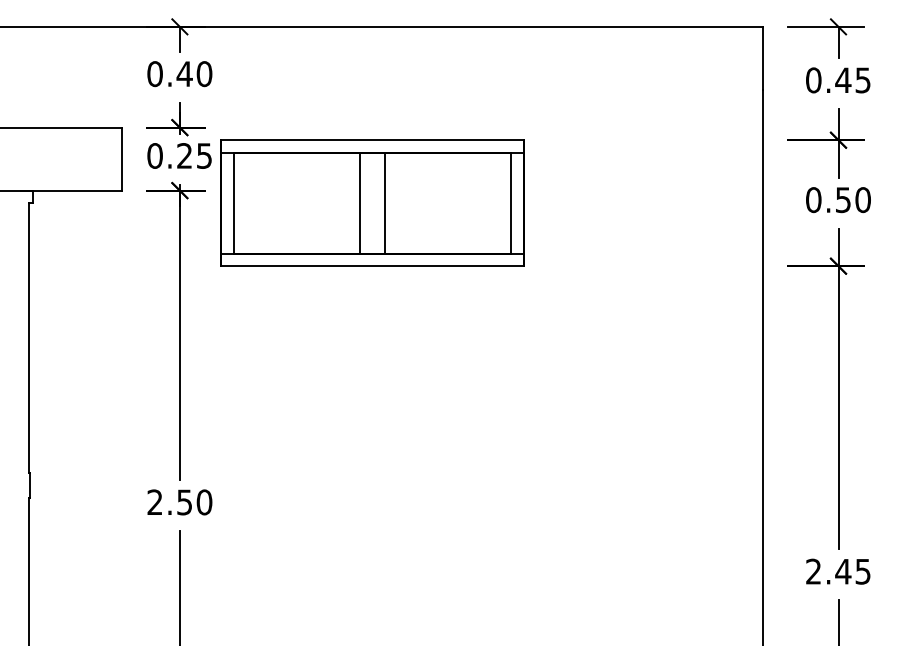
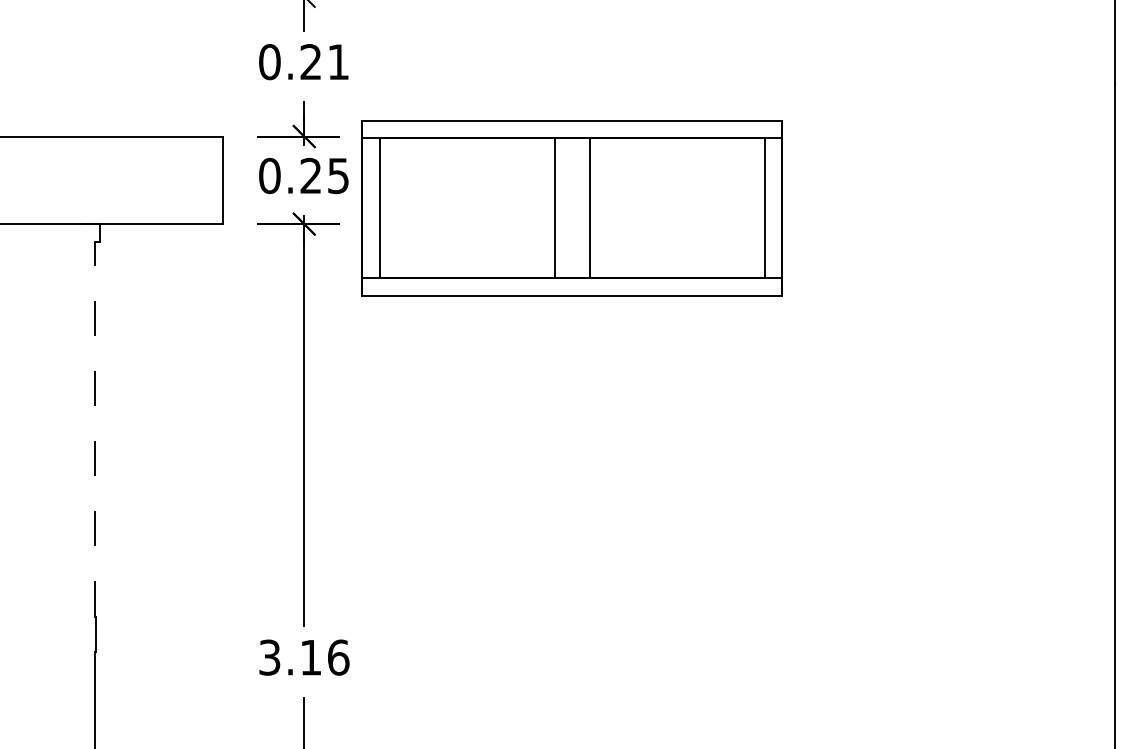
text: (194, 74) -> (324, 62), 0.40 -> 0.21
part: (372, 202) -> (572, 207), moved
line: (29, 338) -> (95, 429), solid -> dashed
text: (179, 502) -> (303, 657), 2.50 -> 3.16

